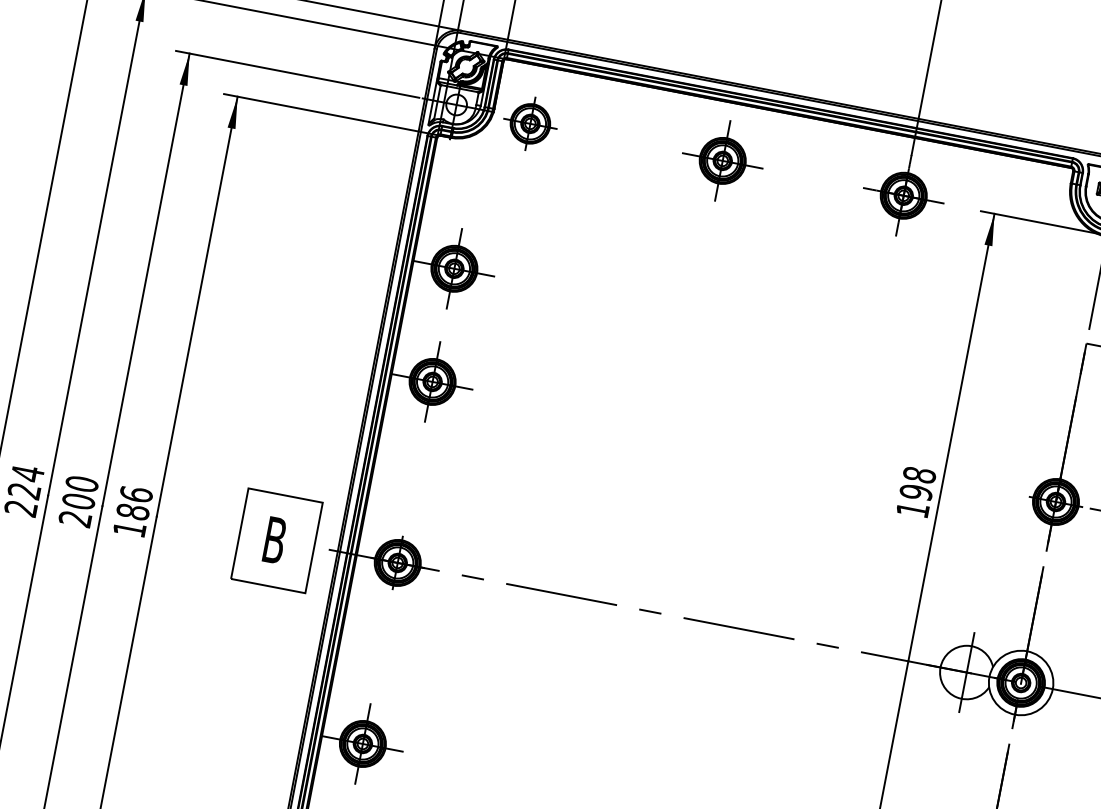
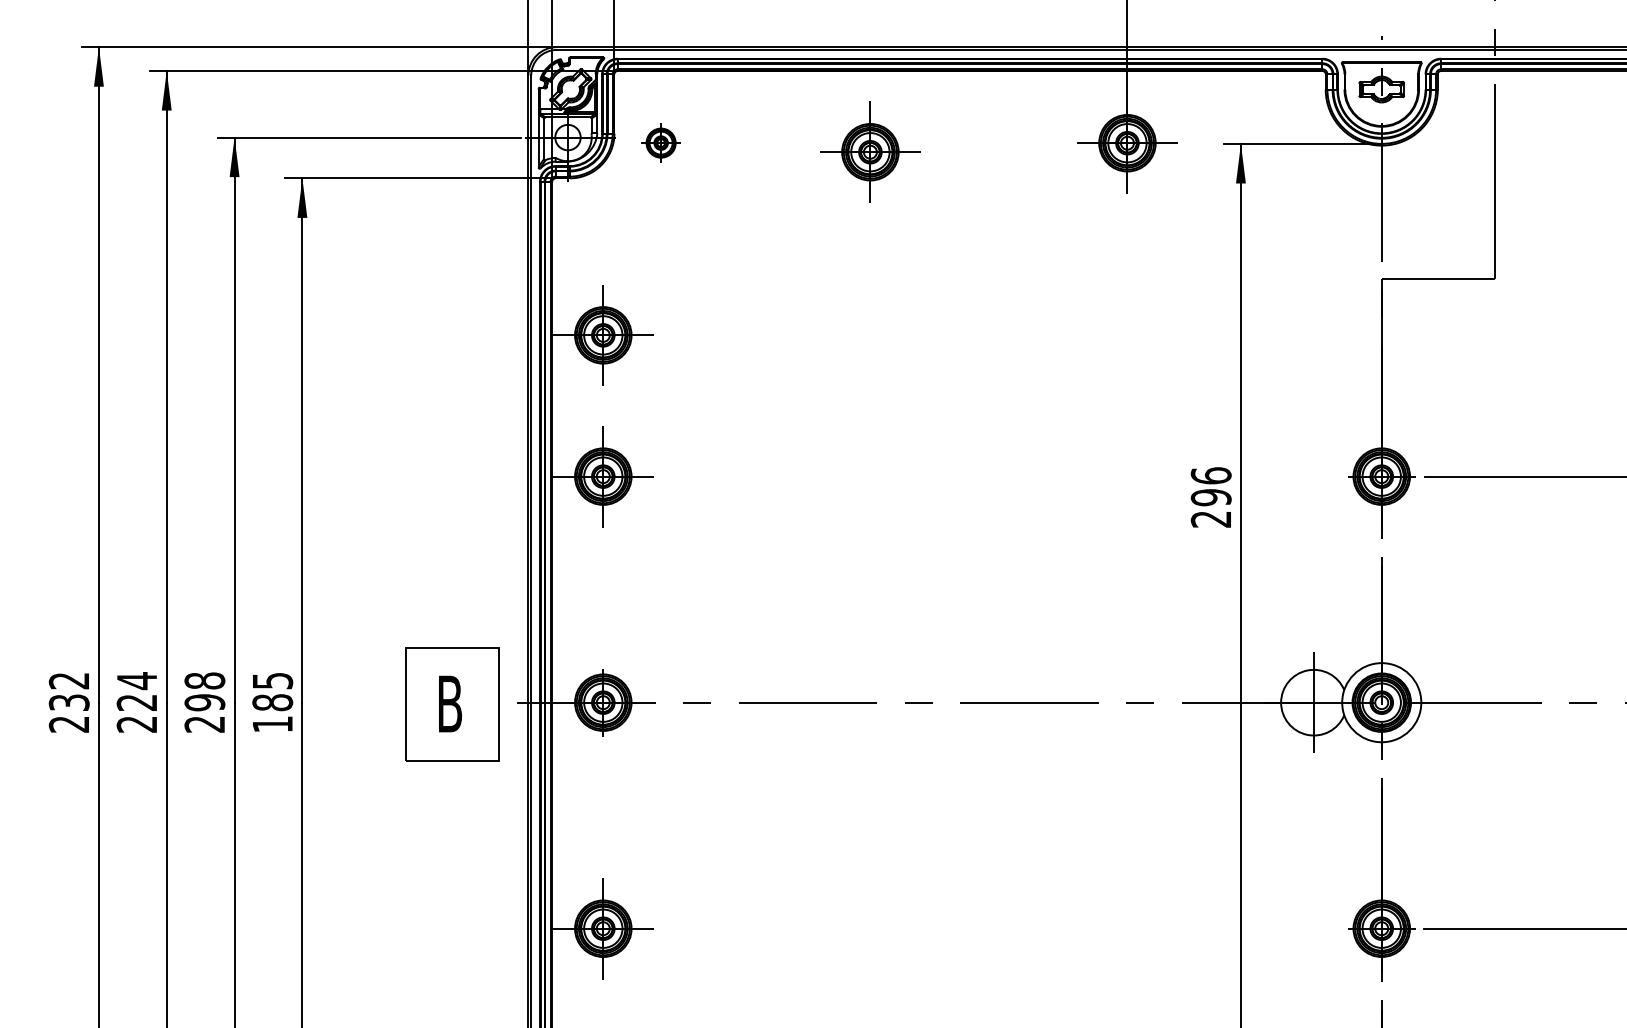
part: (529, 123) -> (660, 142), size x0.6
part: (722, 160) -> (870, 151), moved
text: (80, 492) -> (204, 691), 200 -> 298
text: (915, 492) -> (1210, 497), 198 -> 296
text: (136, 494) -> (272, 680), 186 -> 185

